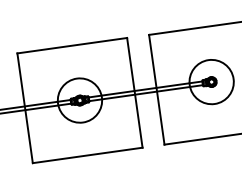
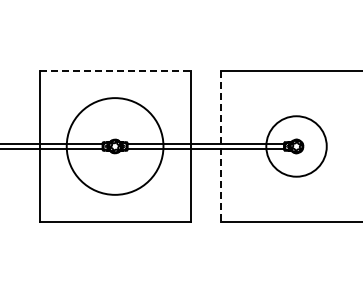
line: (72, 45) -> (115, 70), solid -> dashed
line: (156, 89) -> (220, 146), solid -> dashed
circle: (79, 100) -> (114, 146), size x1.6

